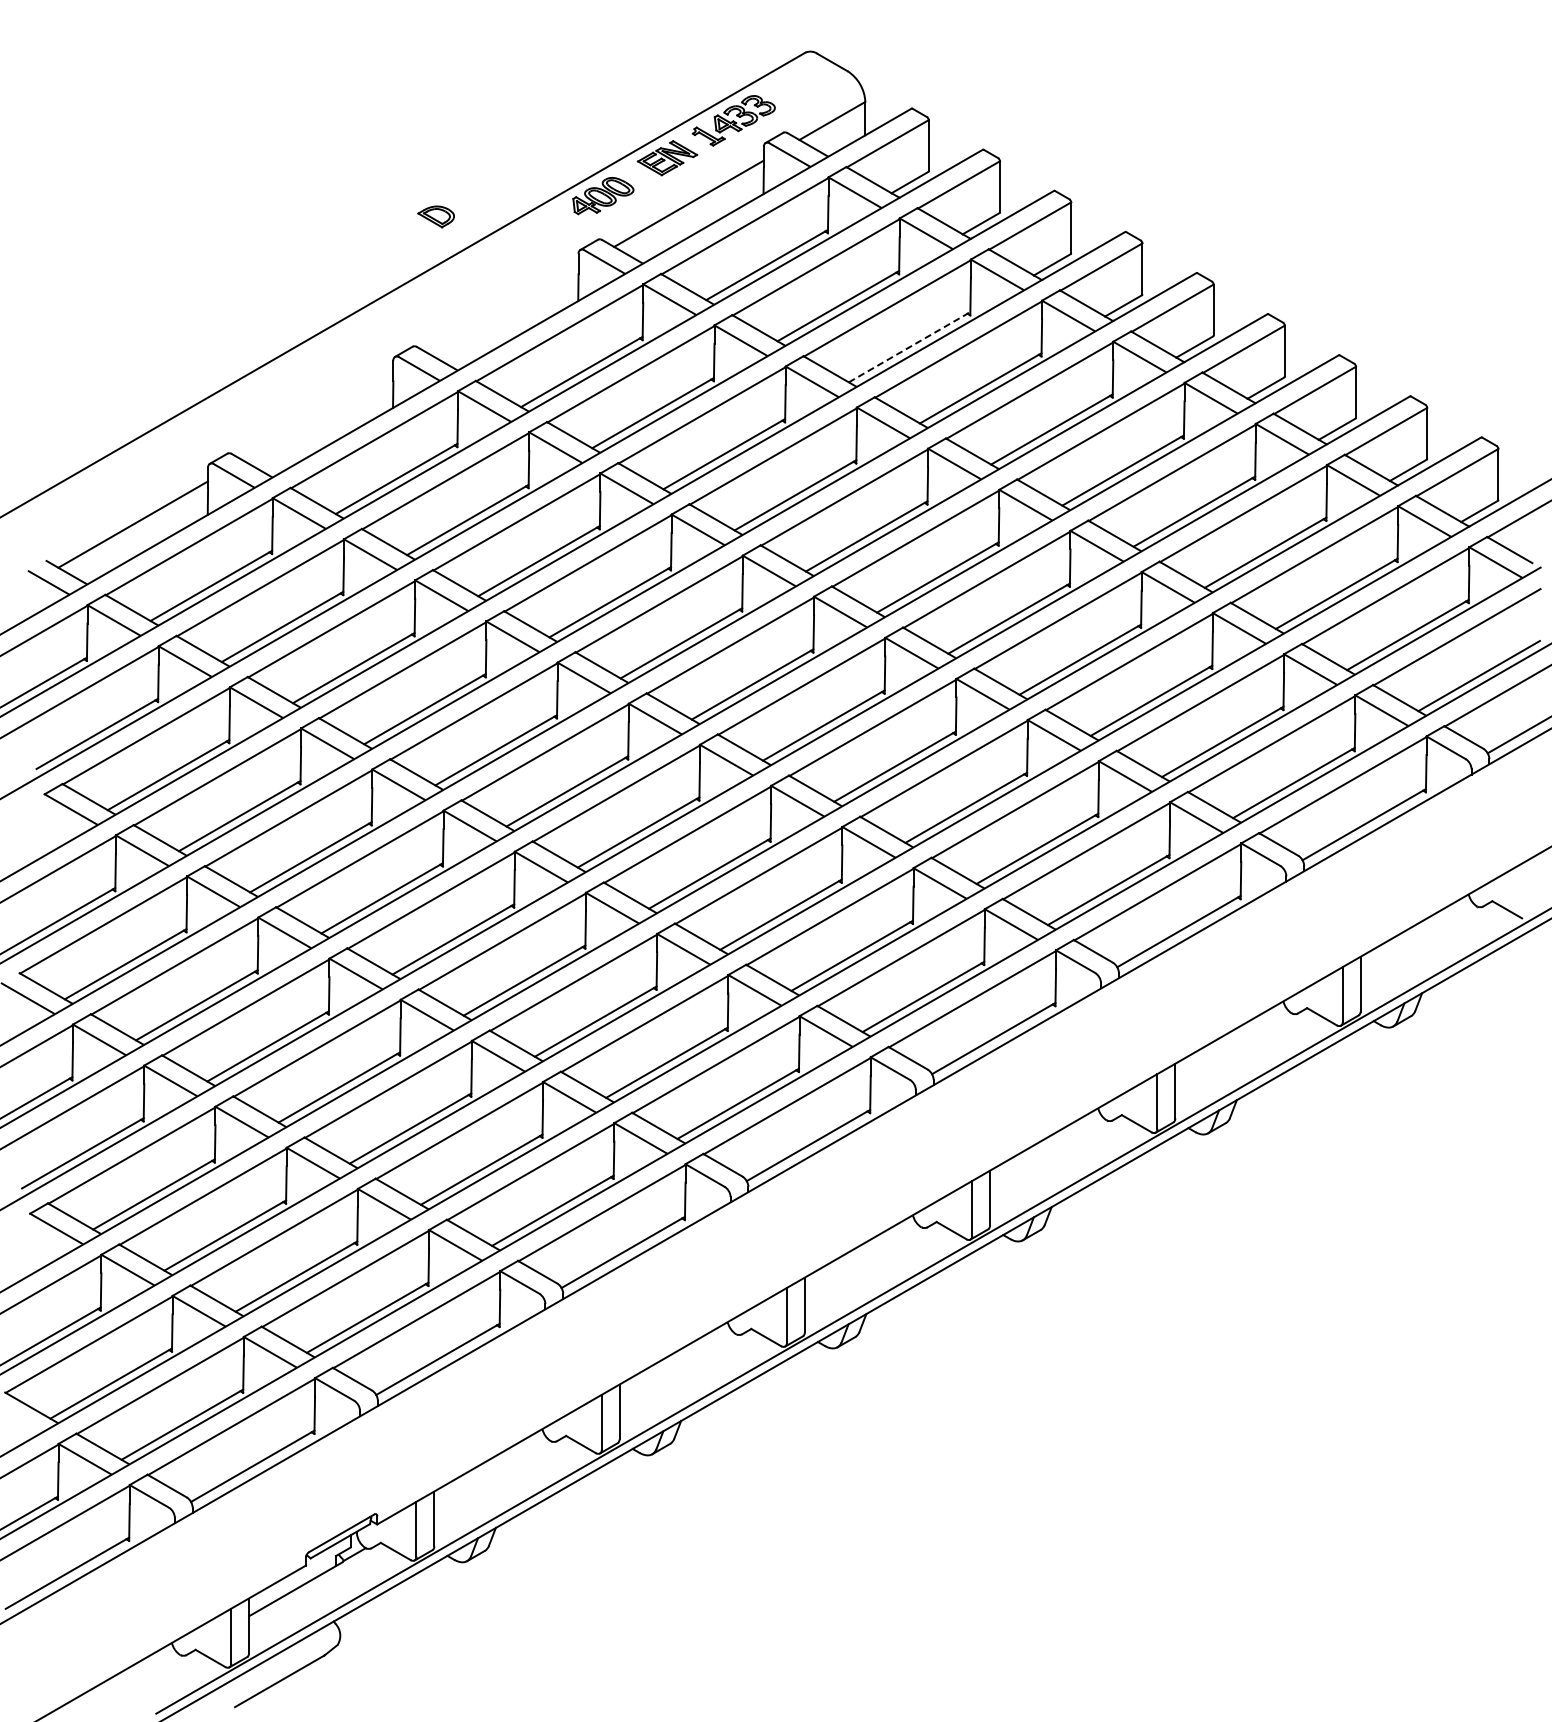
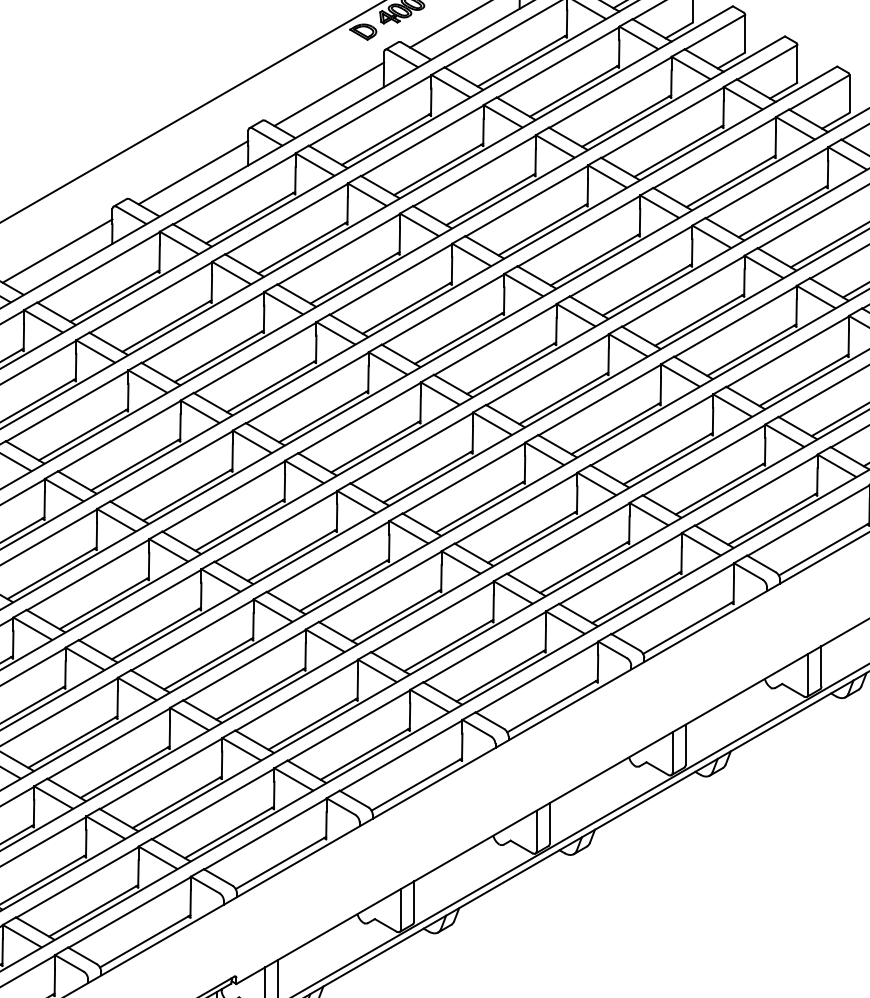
part: (435, 216) -> (362, 31), moved
line: (503, 310) -> (329, 94), added
line: (909, 347) -> (626, 121), dashed -> solid
line: (318, 417) -> (193, 172), added

